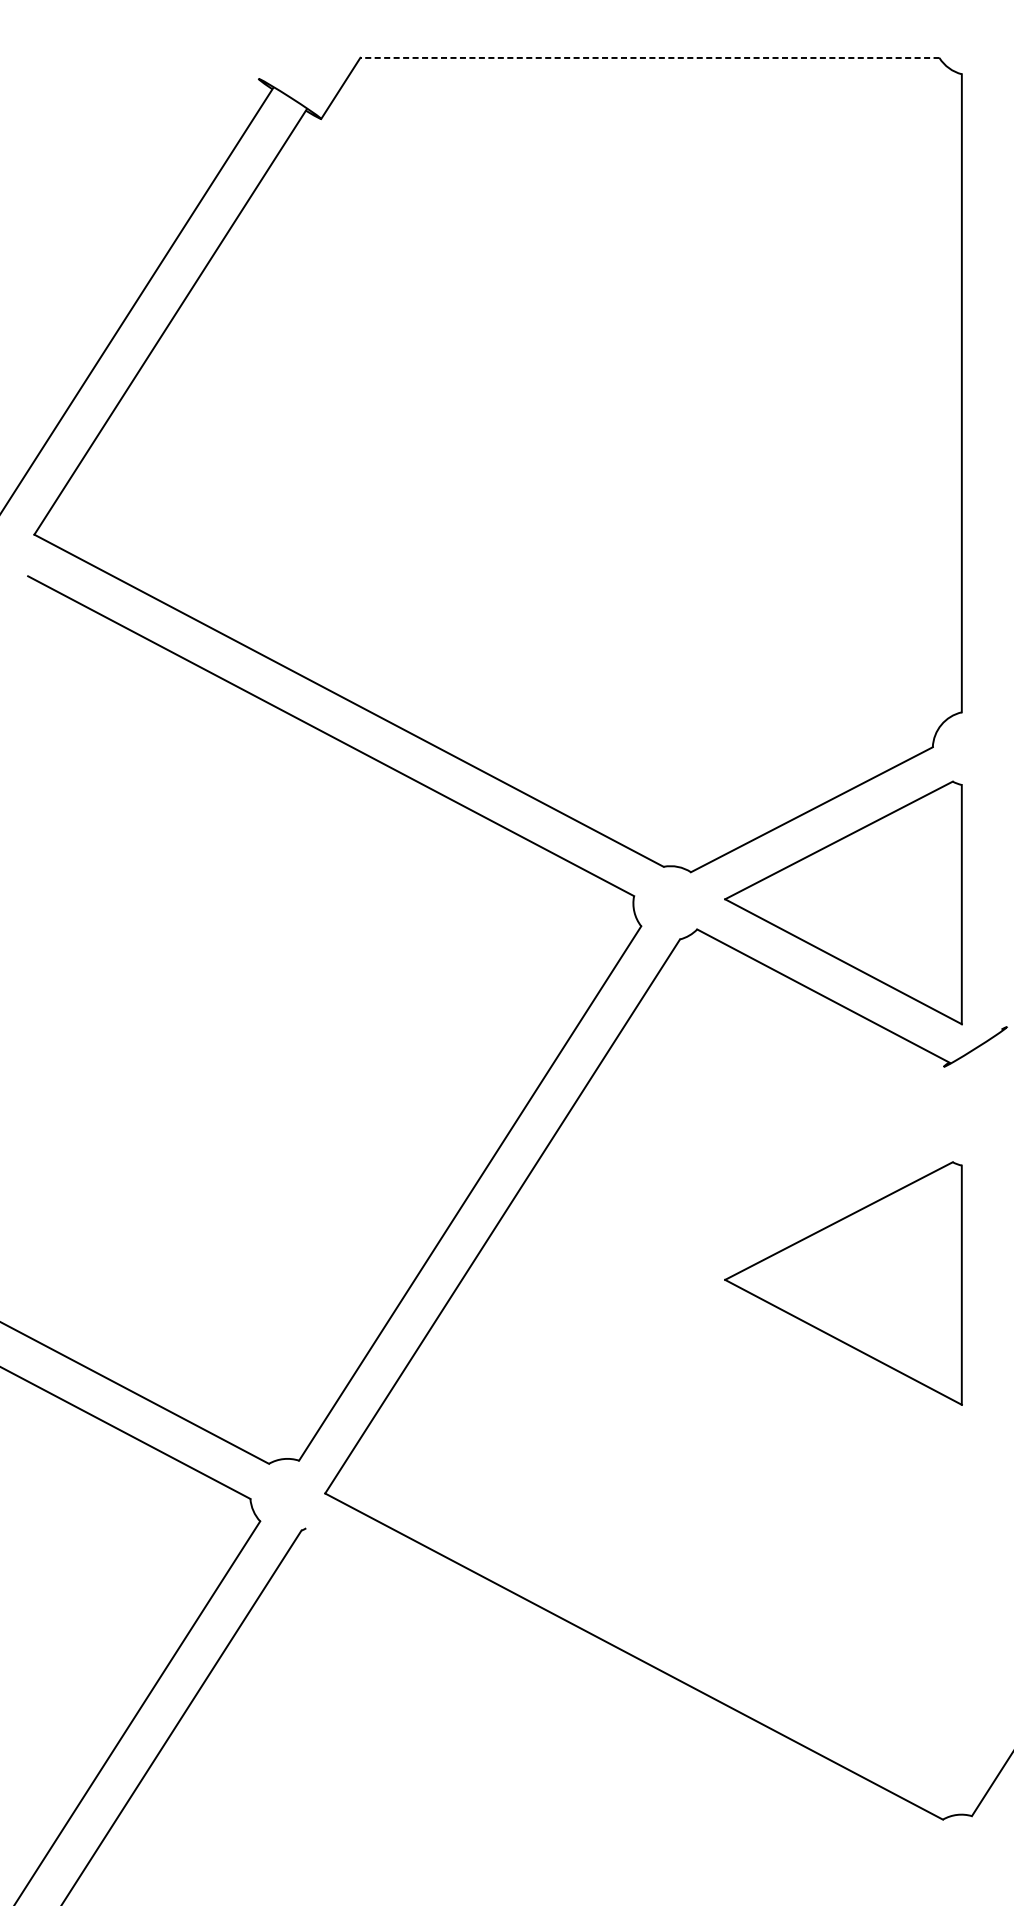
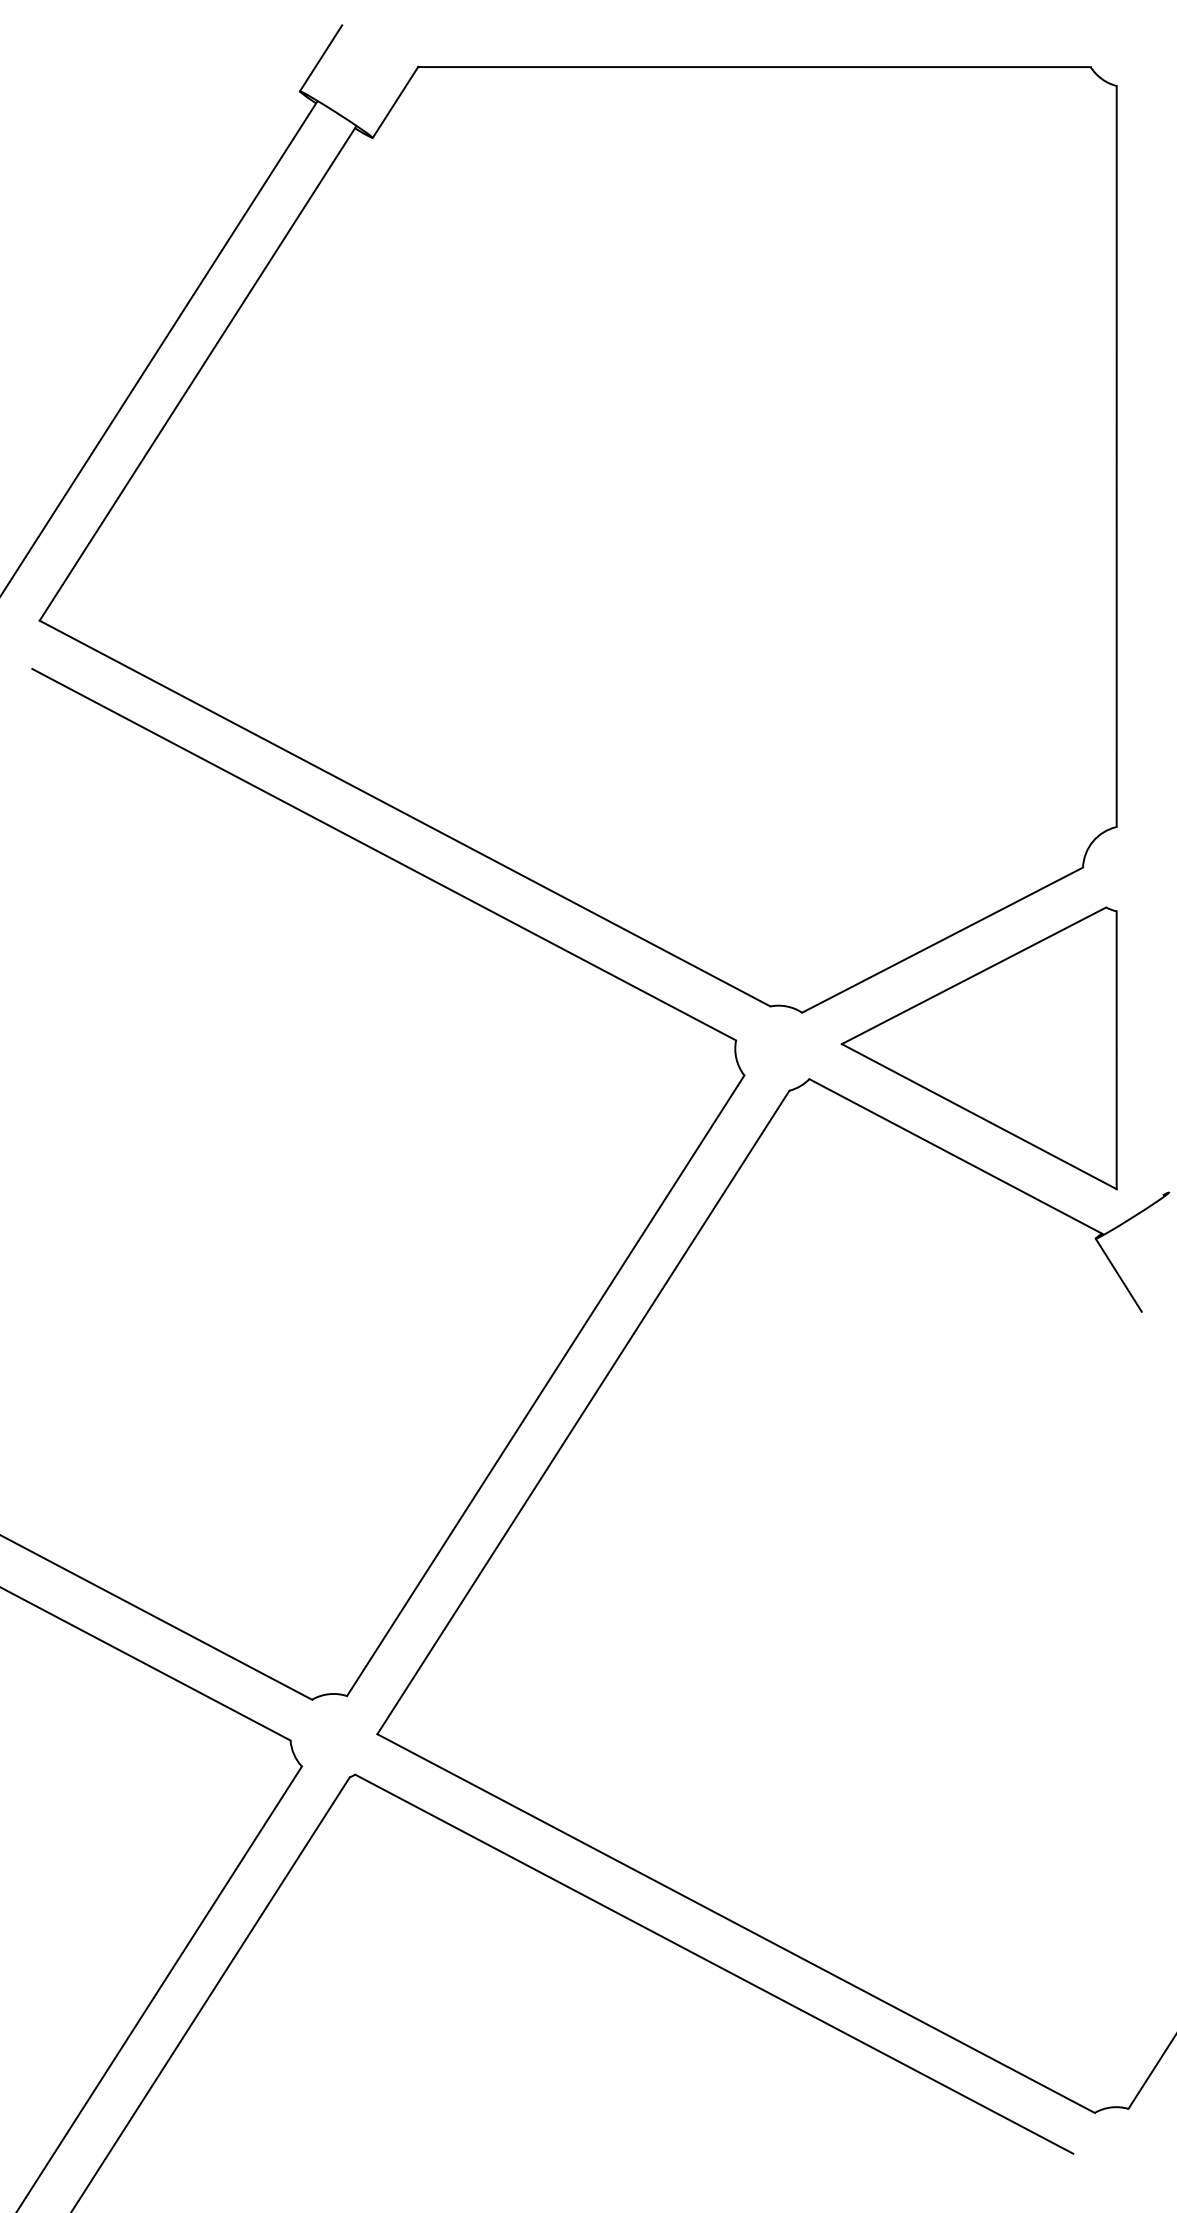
line: (276, 50) -> (320, 58), added
line: (649, 58) -> (753, 67), dashed -> solid
line: (963, 1097) -> (1118, 1274), added
part: (842, 1283) -> (978, 1490), removed
line: (615, 1690) -> (714, 1963), added

